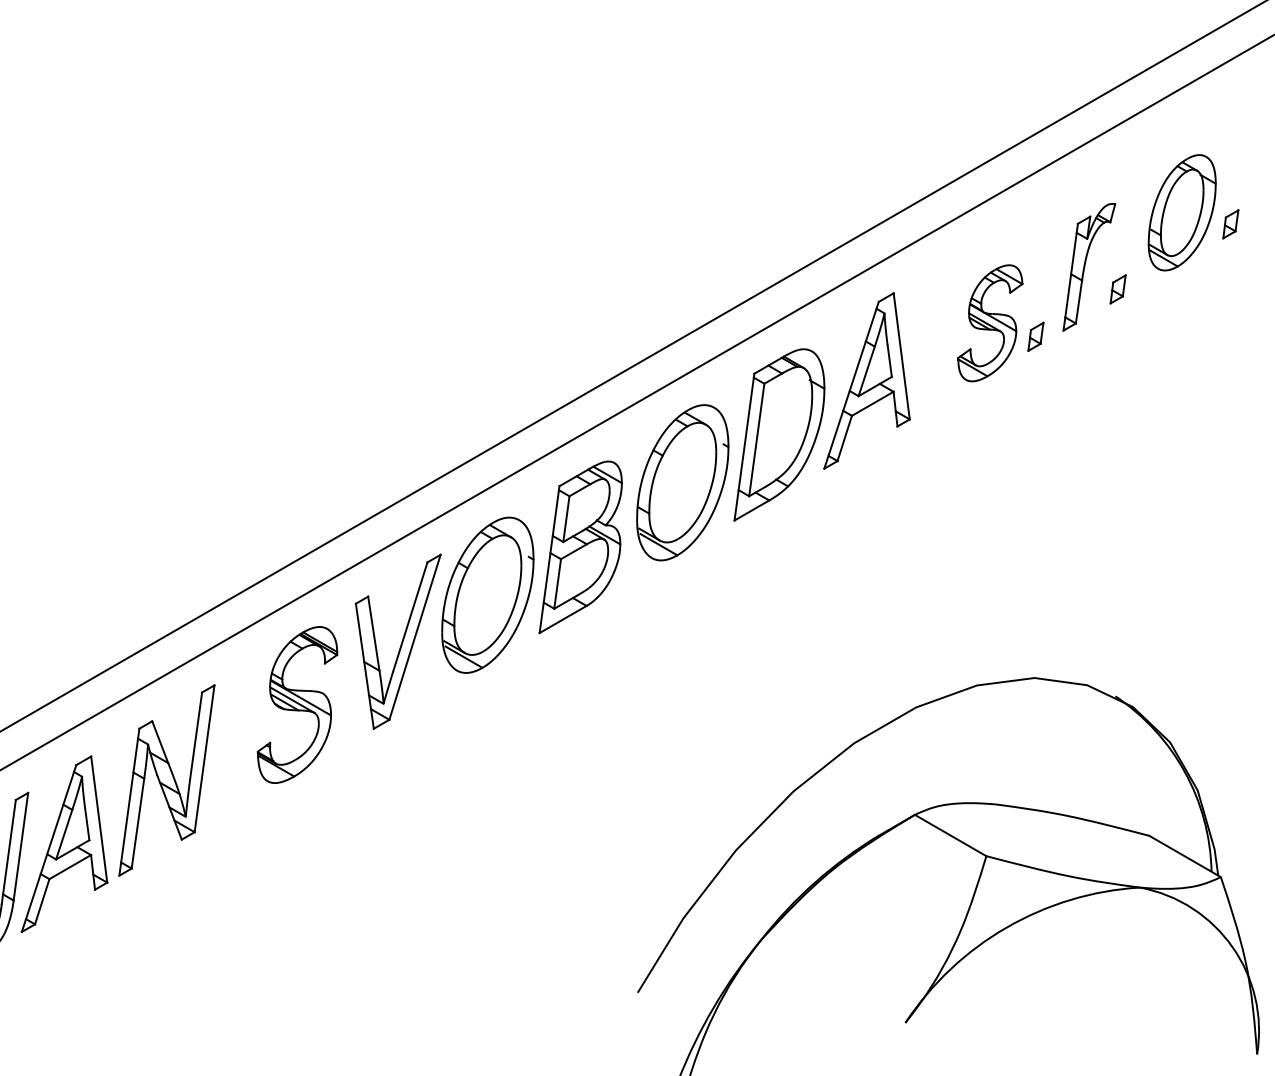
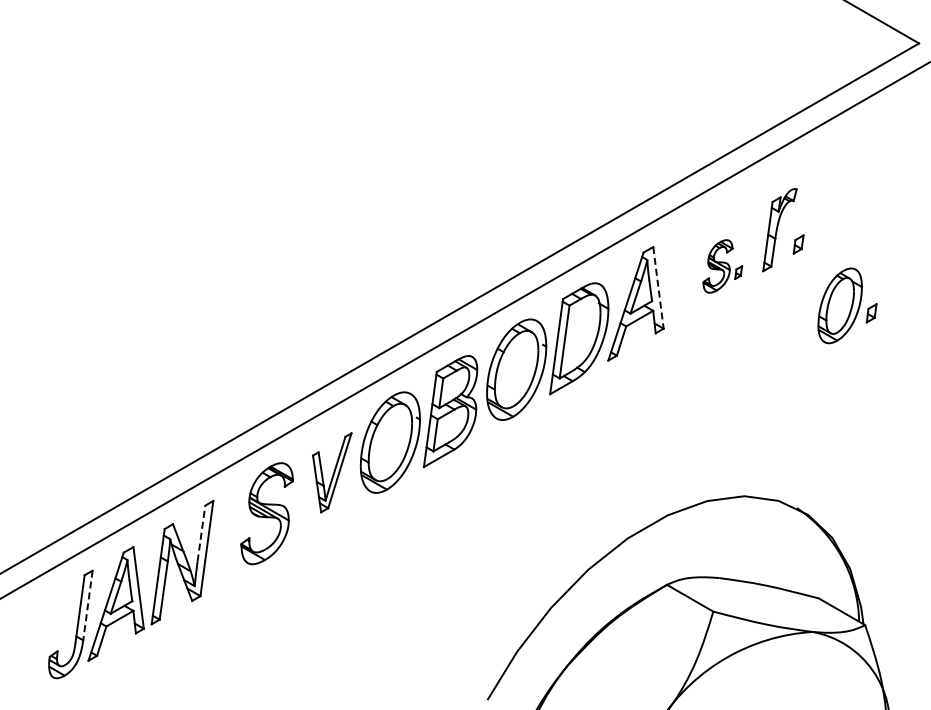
part: (1193, 212) -> (847, 305), moved
part: (1000, 323) -> (722, 266), size x0.7
line: (901, 357) -> (658, 288), solid -> dashed
part: (396, 641) -> (331, 472), size x0.7
line: (196, 735) -> (201, 533), solid -> dashed
line: (20, 848) -> (87, 606), solid -> dashed

